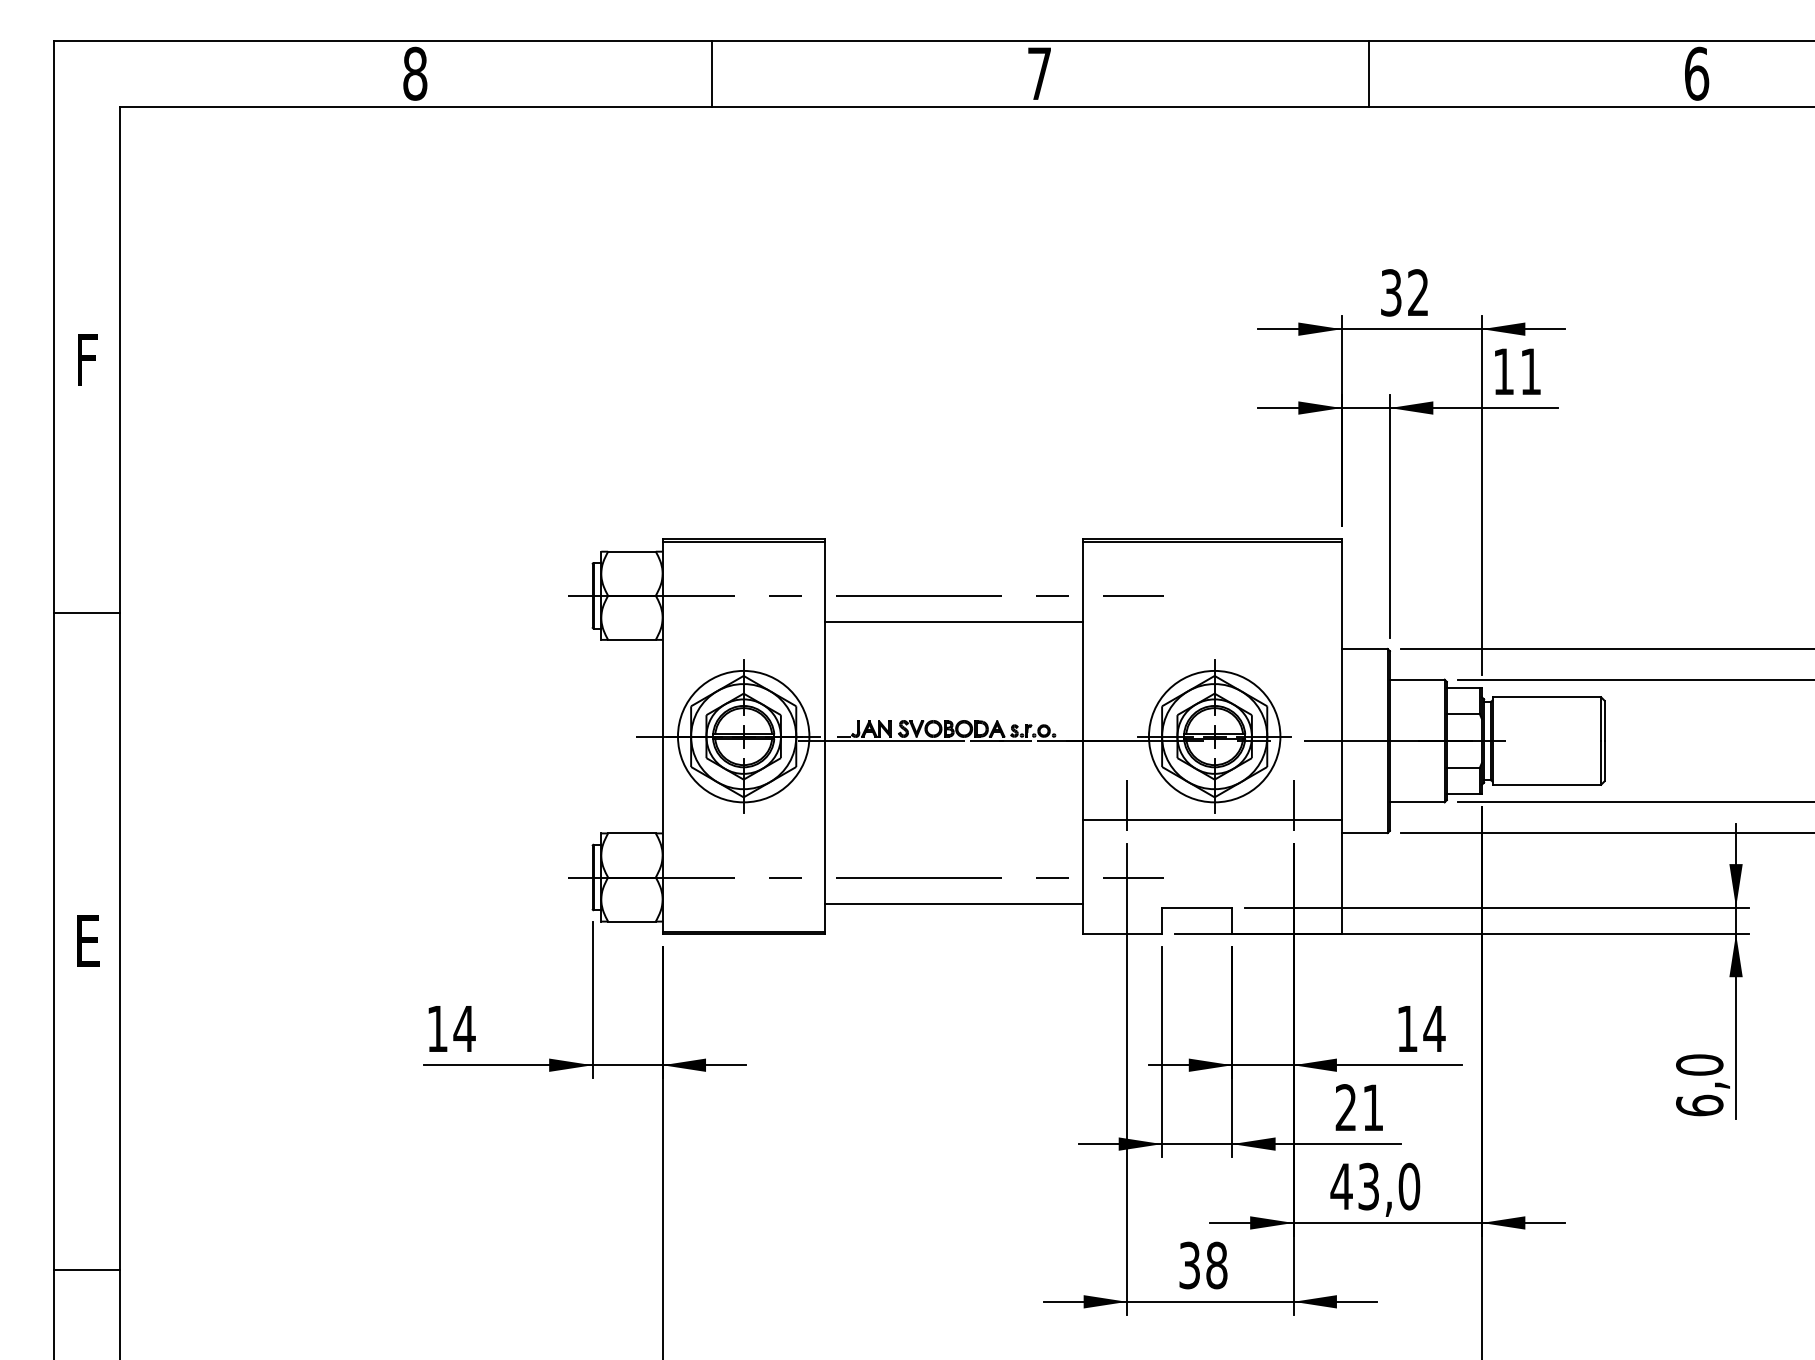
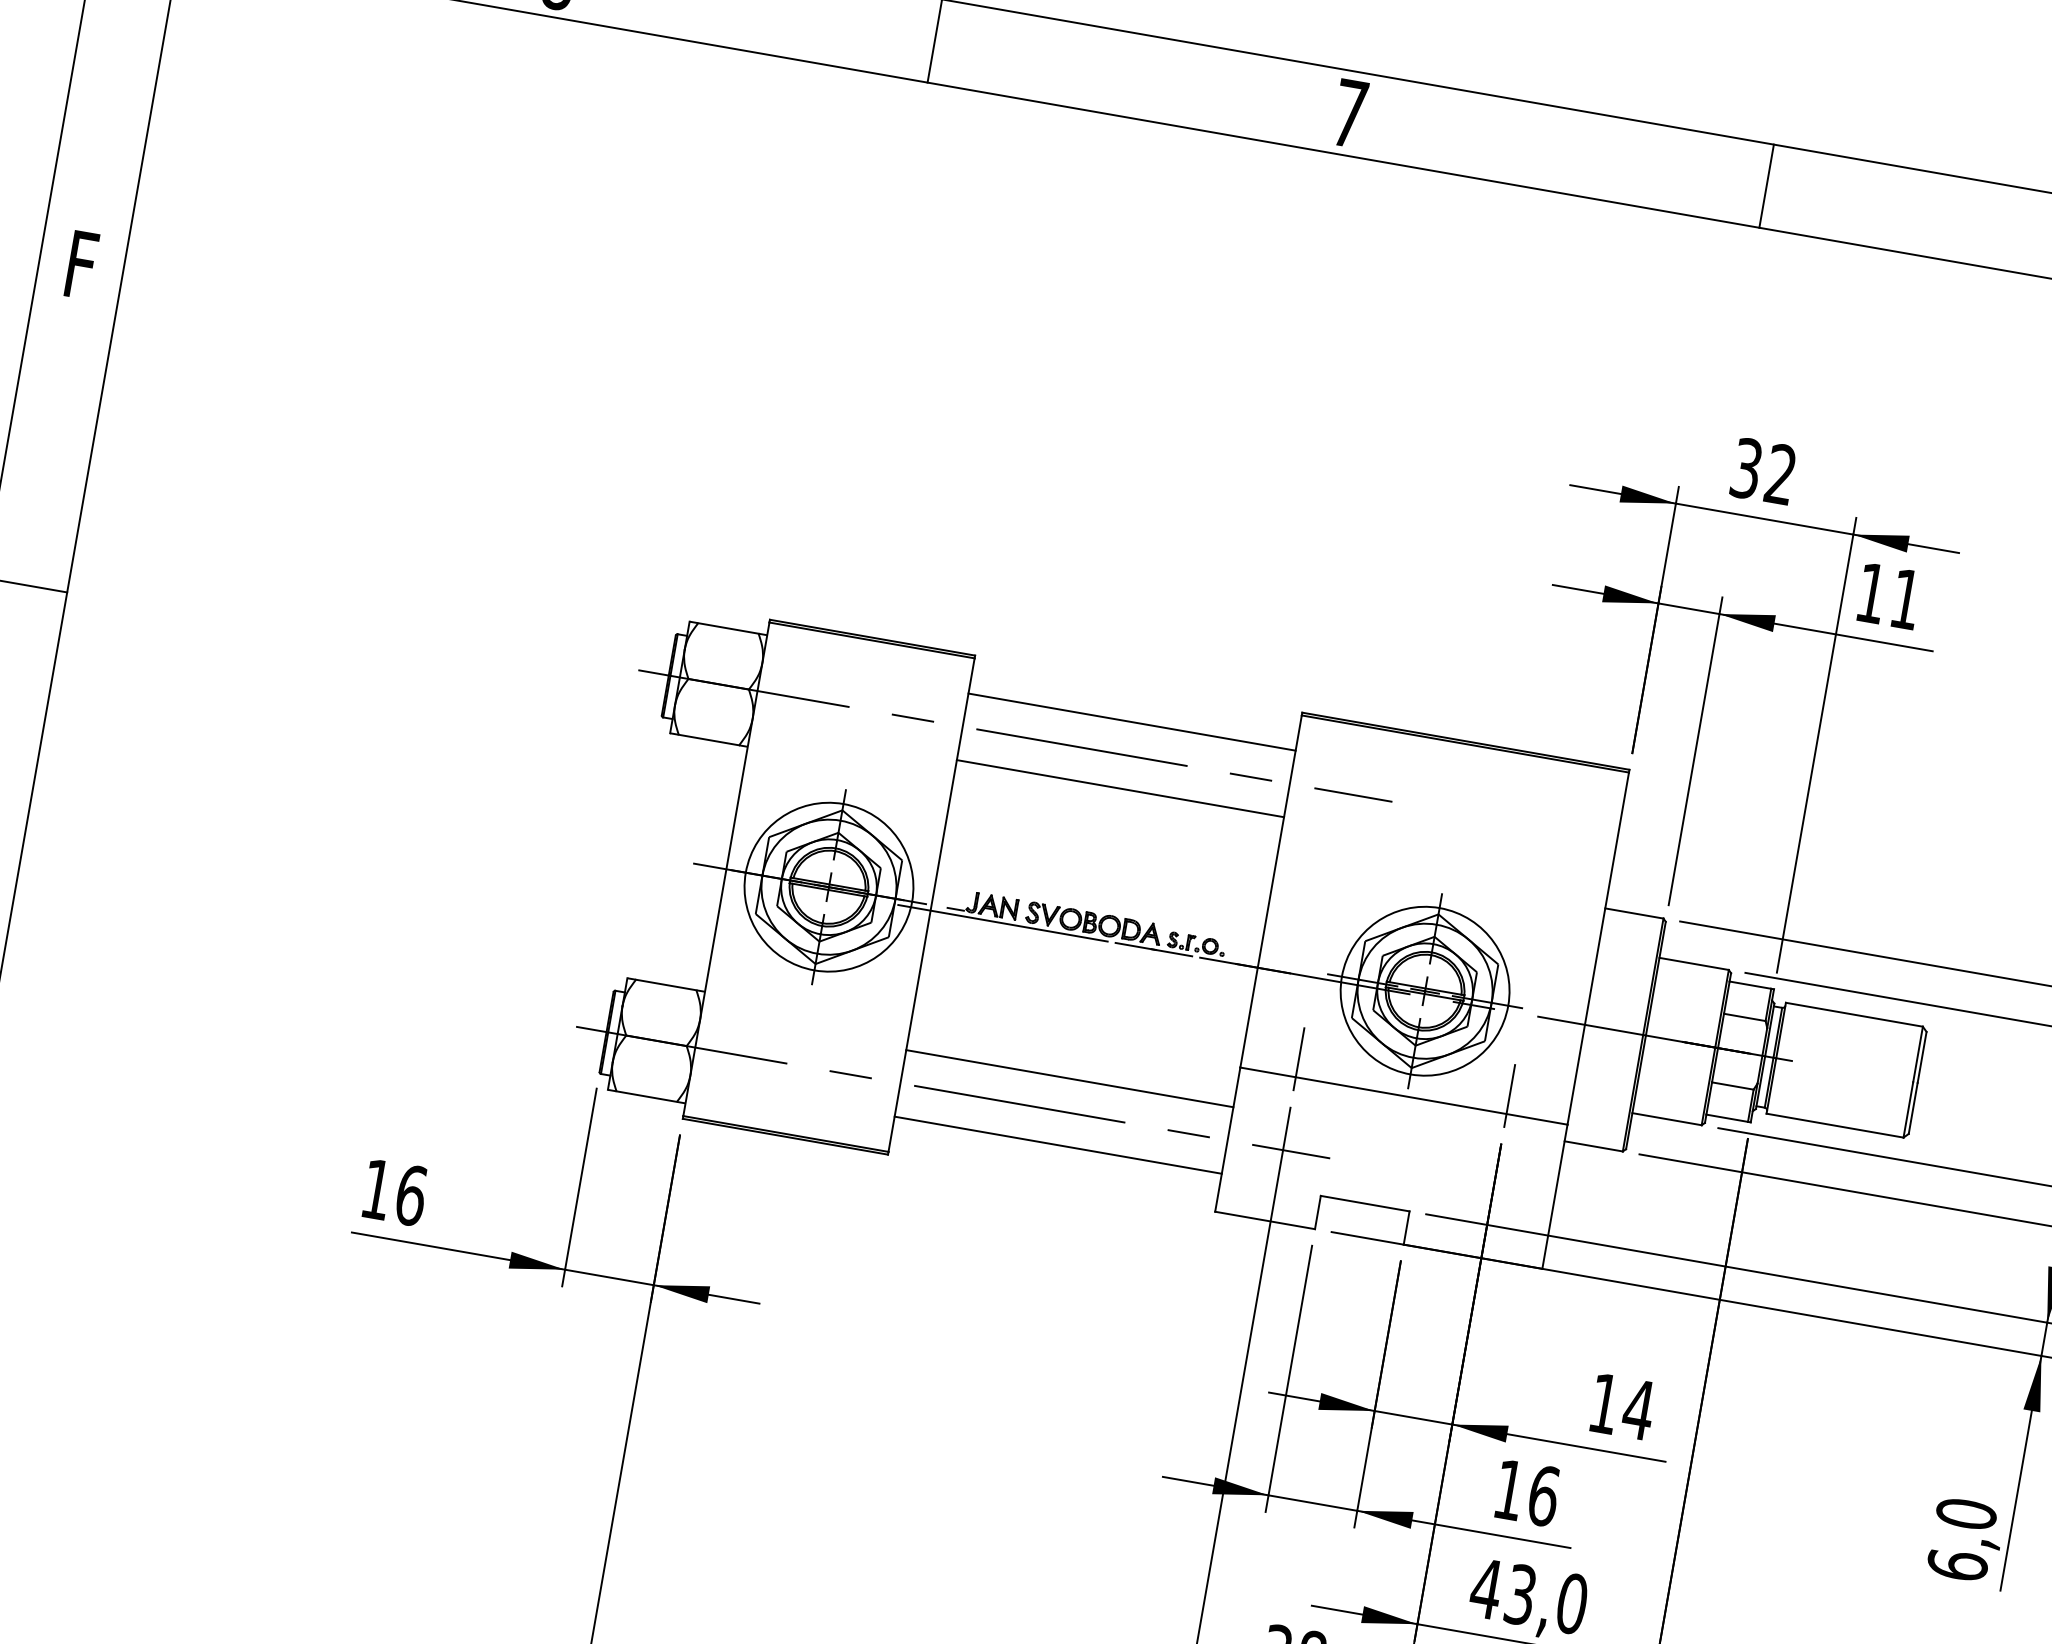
line: (953, 569) -> (1131, 722), added
line: (953, 851) -> (1069, 1078), added
text: (464, 1028) -> (411, 1194), 14 -> 16
text: (1359, 1107) -> (1526, 1492), 21 -> 16

